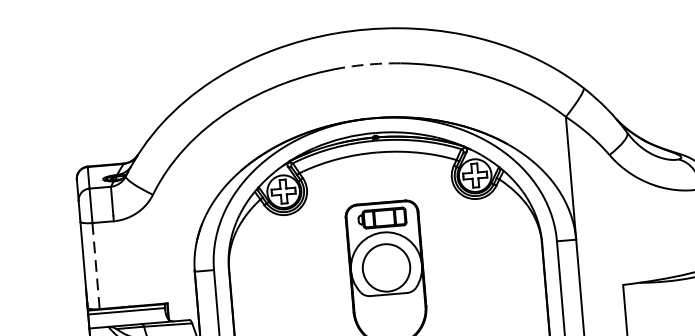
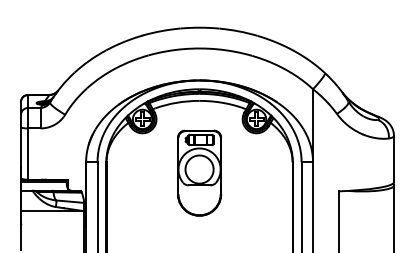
arc: (370, 64) -> (200, 48), dashed -> solid
line: (96, 266) -> (28, 154), dashed -> solid

